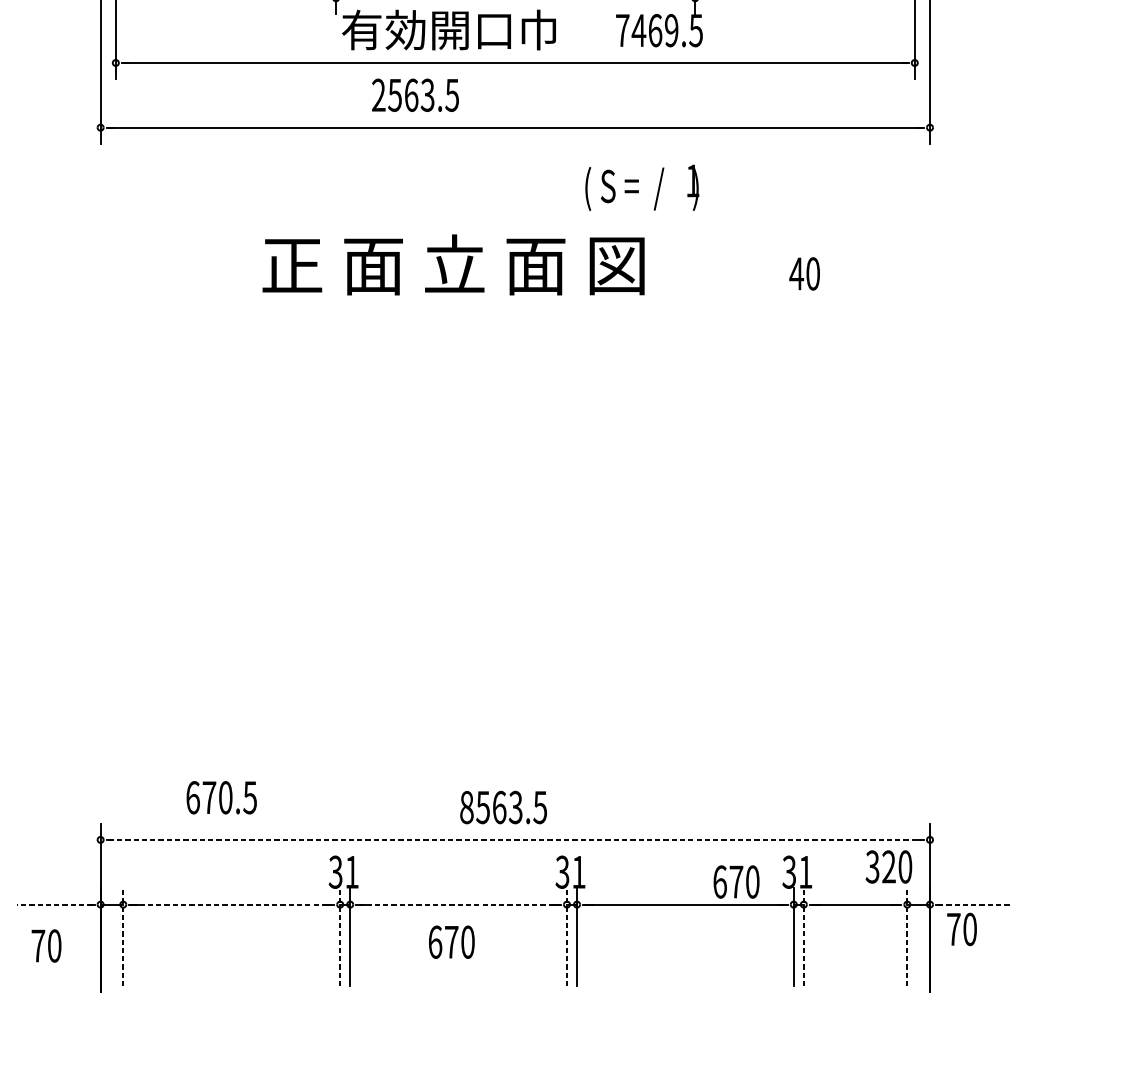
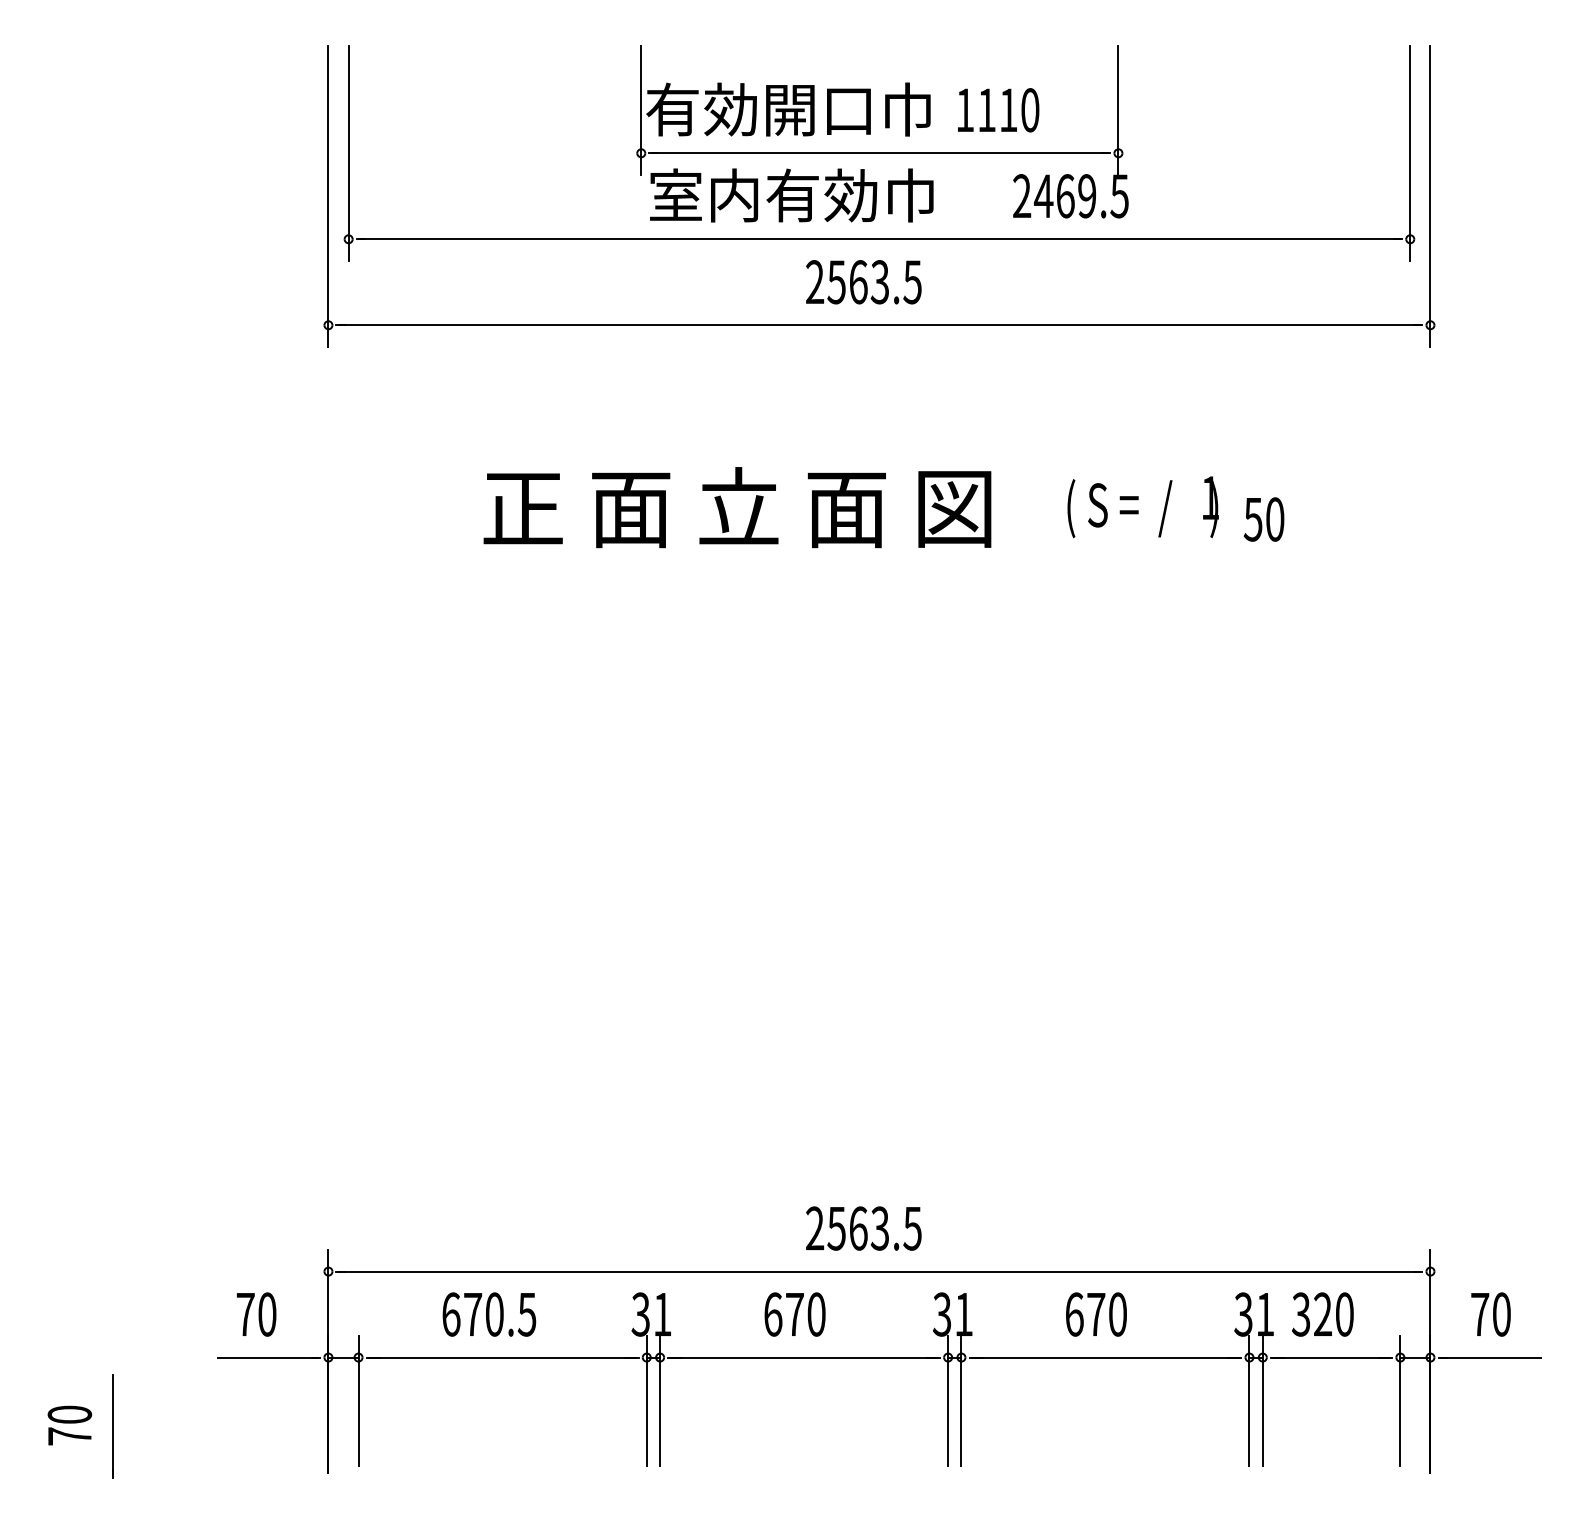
text: (428, 30) -> (763, 195), 有効開口巾 -> 室内有効巾
text: (622, 30) -> (1022, 195), 7469.5 -> 2469.5
text: (415, 95) -> (863, 282), moved
text: (641, 188) -> (1142, 507), moved
text: (453, 264) -> (737, 507), moved
text: (796, 273) -> (1253, 519), 40 -> 50
text: (221, 797) -> (489, 1314), moved
text: (467, 807) -> (815, 1228), 8563.5 -> 2563.5
line: (515, 839) -> (879, 1271), dashed -> solid
text: (888, 866) -> (1322, 1314), moved
text: (736, 881) -> (1096, 1314), moved
line: (54, 904) -> (267, 1357), dashed -> solid
line: (232, 904) -> (503, 1357), dashed -> solid
line: (458, 904) -> (804, 1357), dashed -> solid
line: (975, 904) -> (1491, 1357), dashed -> solid
text: (961, 929) -> (1490, 1314), moved
line: (339, 936) -> (646, 1400), dashed -> solid
line: (567, 936) -> (948, 1400), dashed -> solid
line: (803, 936) -> (1262, 1400), dashed -> solid
line: (123, 937) -> (358, 1401), dashed -> solid
line: (907, 937) -> (1400, 1401), dashed -> solid
text: (451, 942) -> (794, 1314), moved
text: (46, 945) -> (256, 1314), moved

